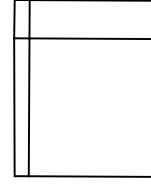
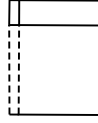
line: (14, 106) -> (9, 69), solid -> dashed
line: (28, 106) -> (18, 69), solid -> dashed

